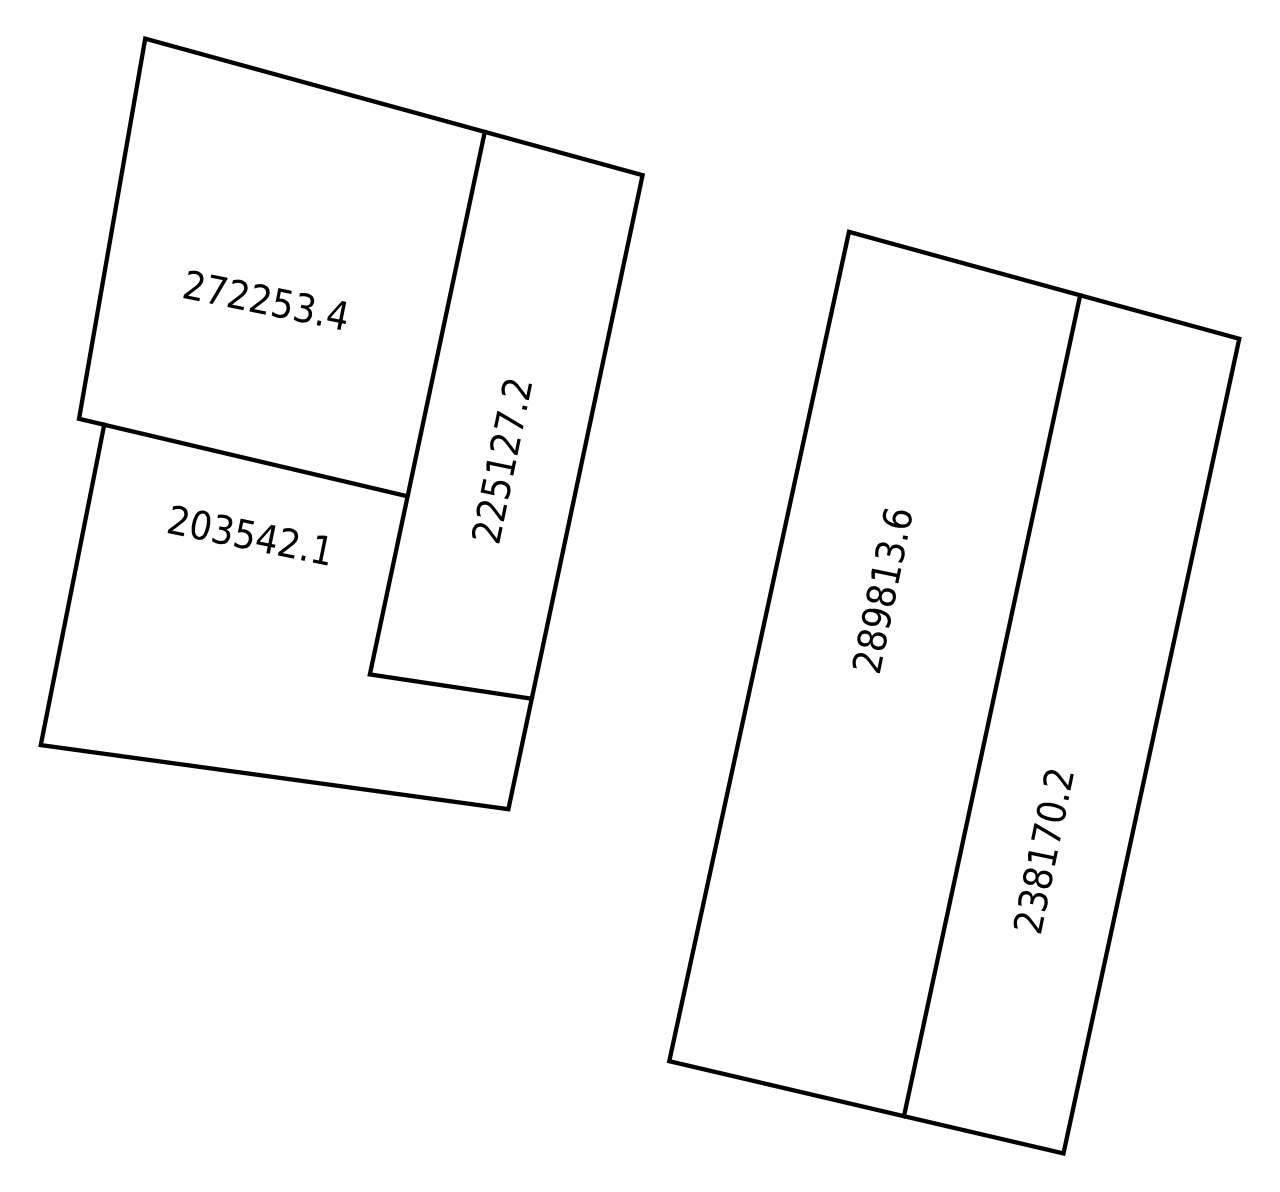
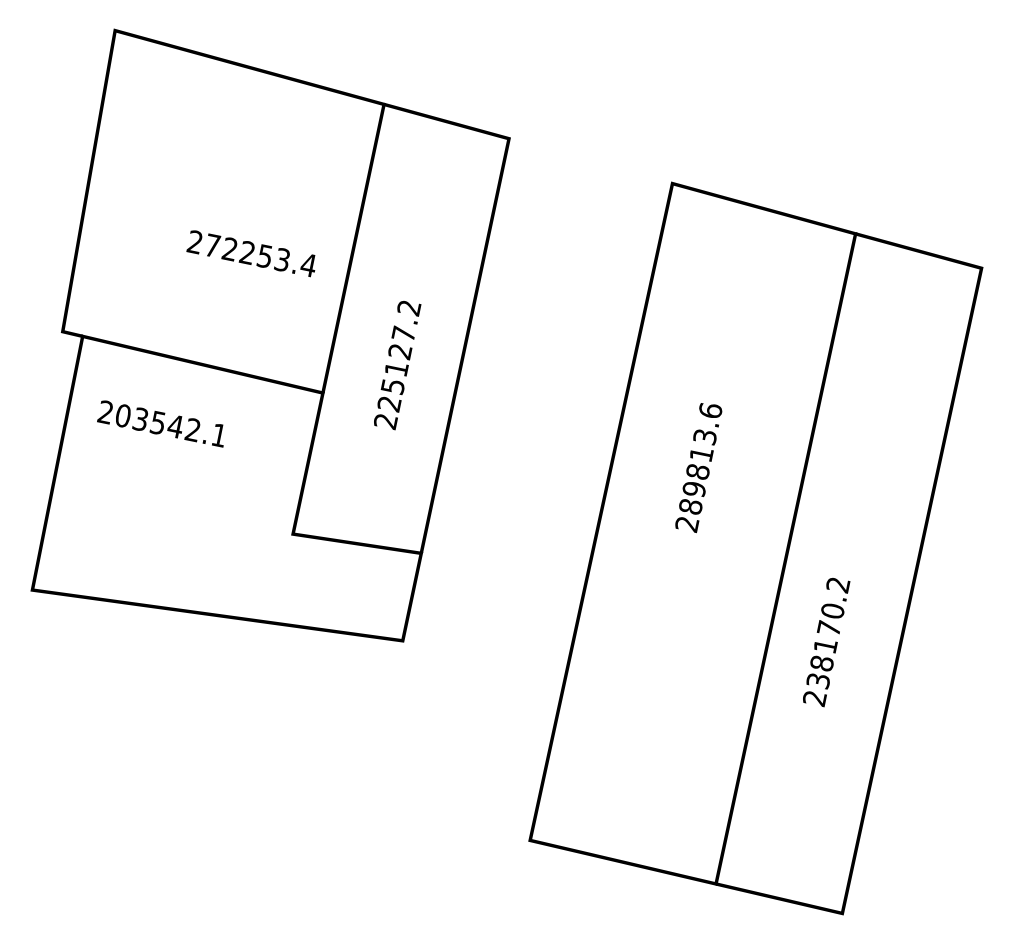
text: (264, 299) -> (250, 253), moved
text: (247, 534) -> (160, 423), moved
text: (1043, 851) -> (826, 642), moved

